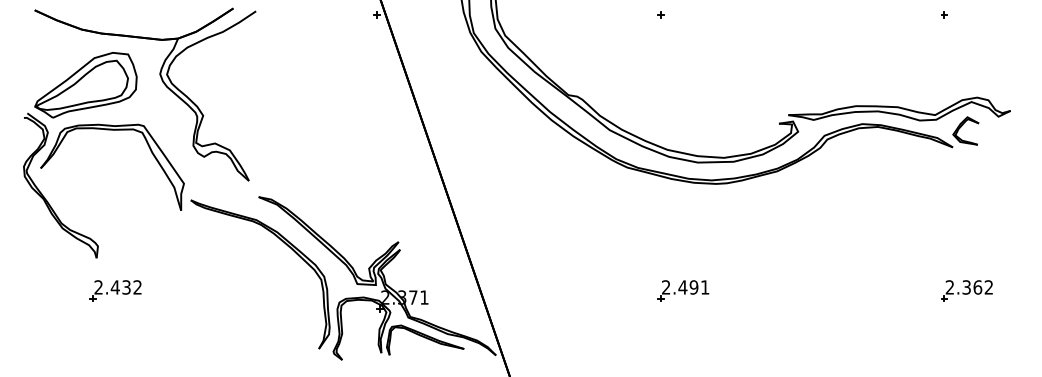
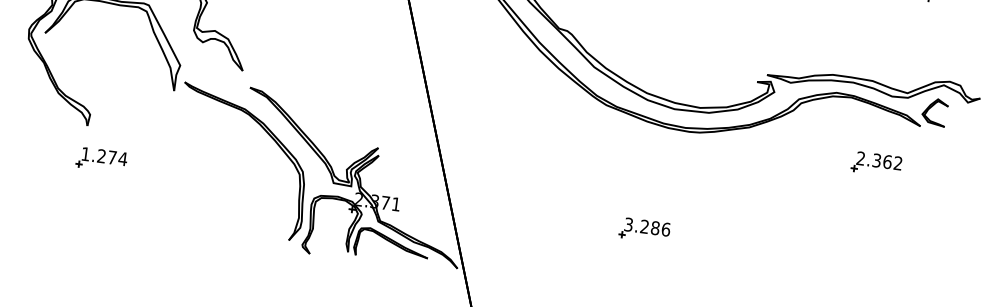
text: (118, 287) -> (104, 156), 2.432 -> 1.274
text: (685, 287) -> (647, 227), 2.491 -> 3.286
part: (966, 290) -> (876, 163), moved

